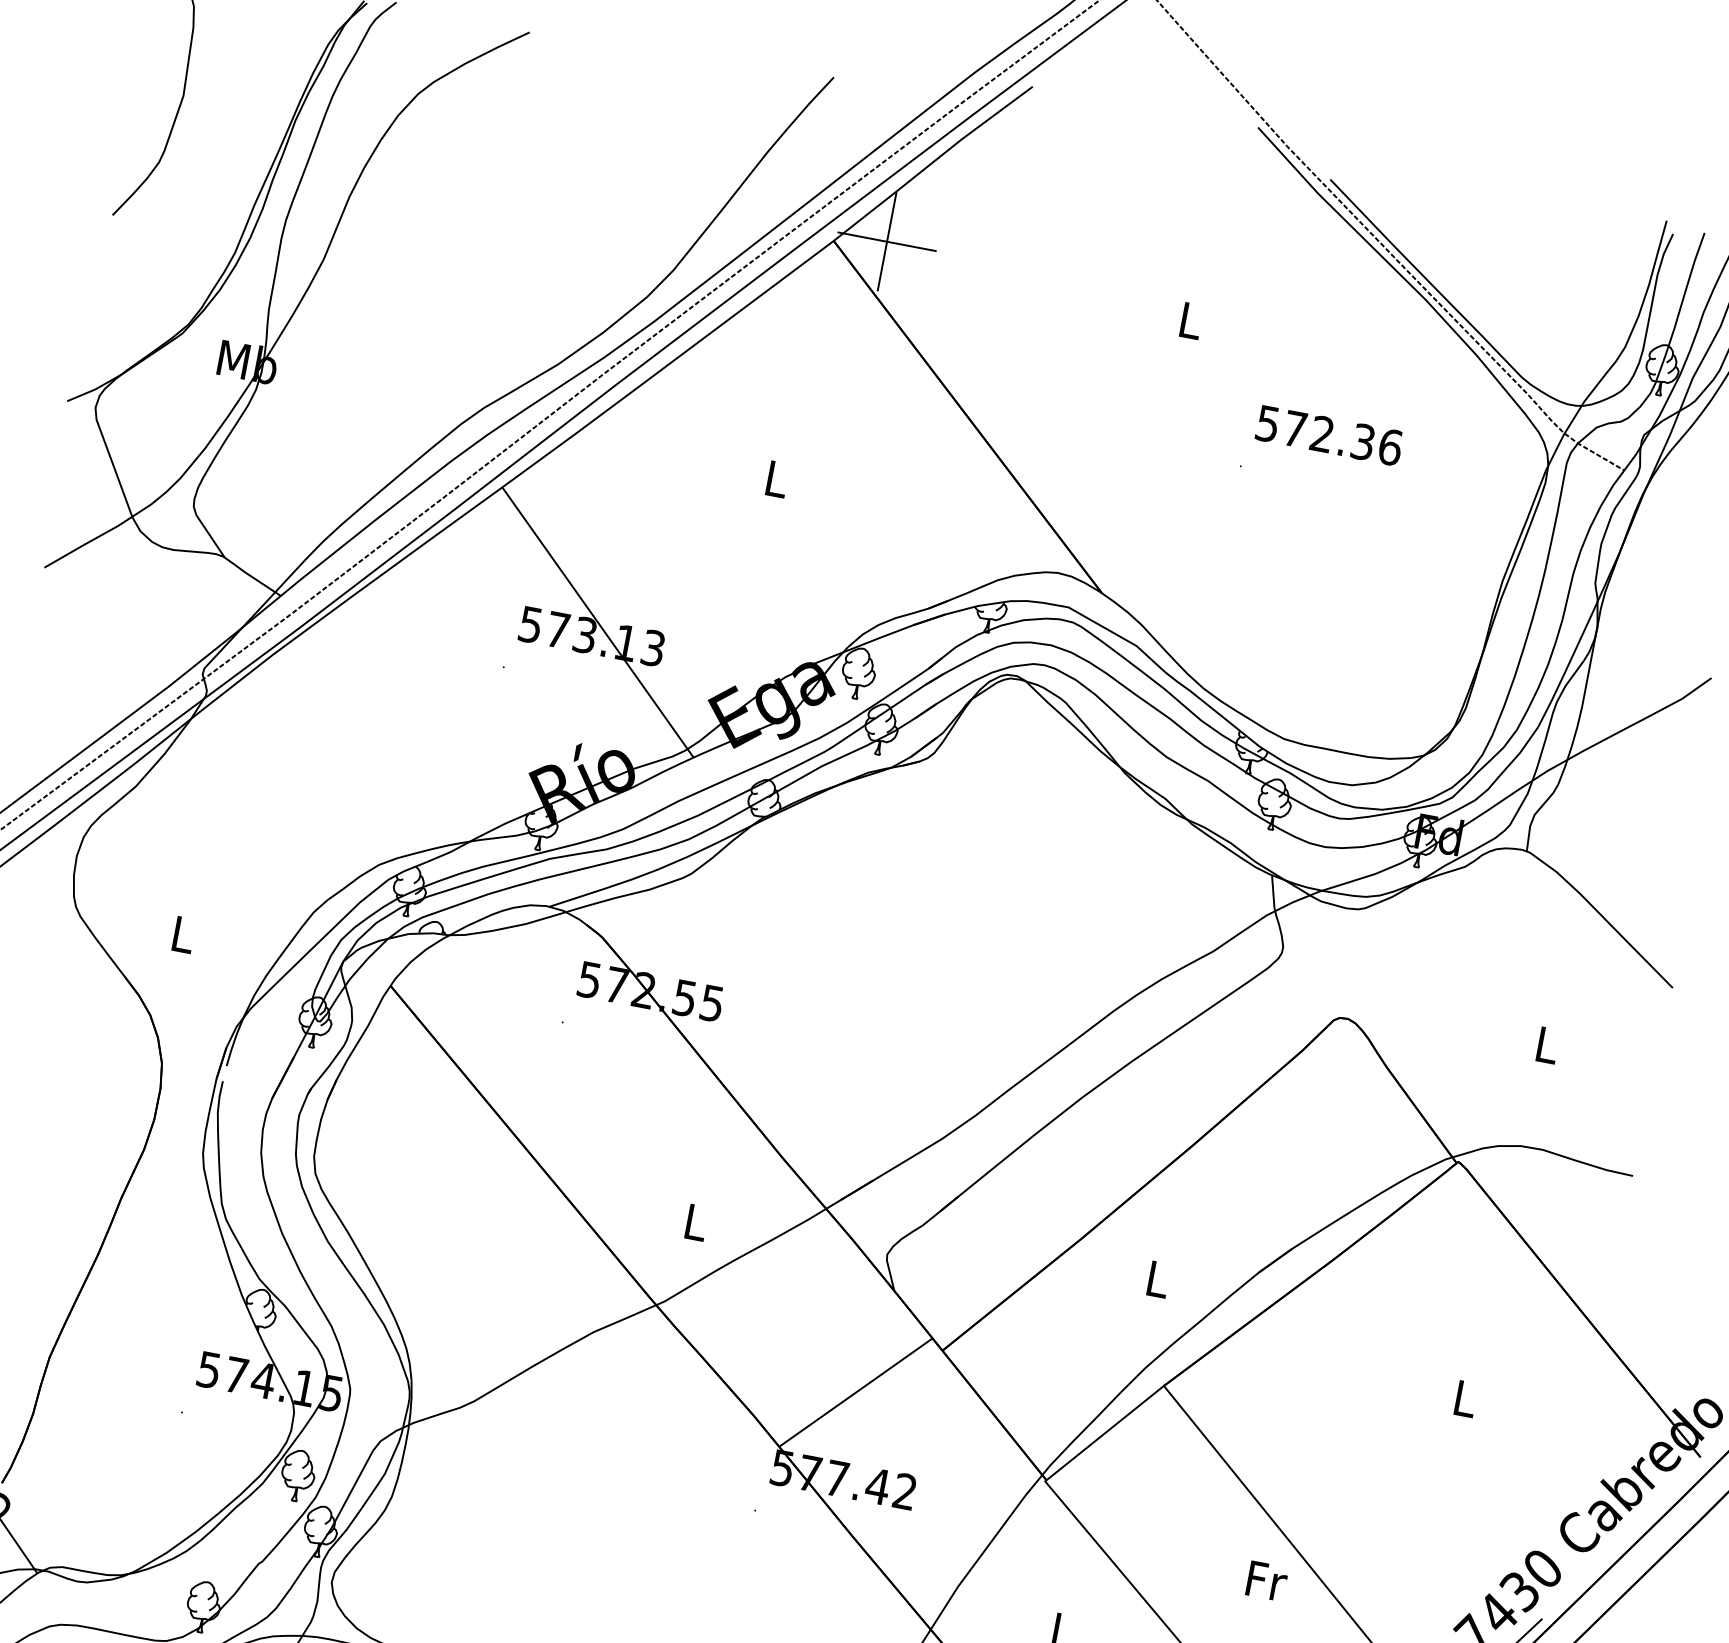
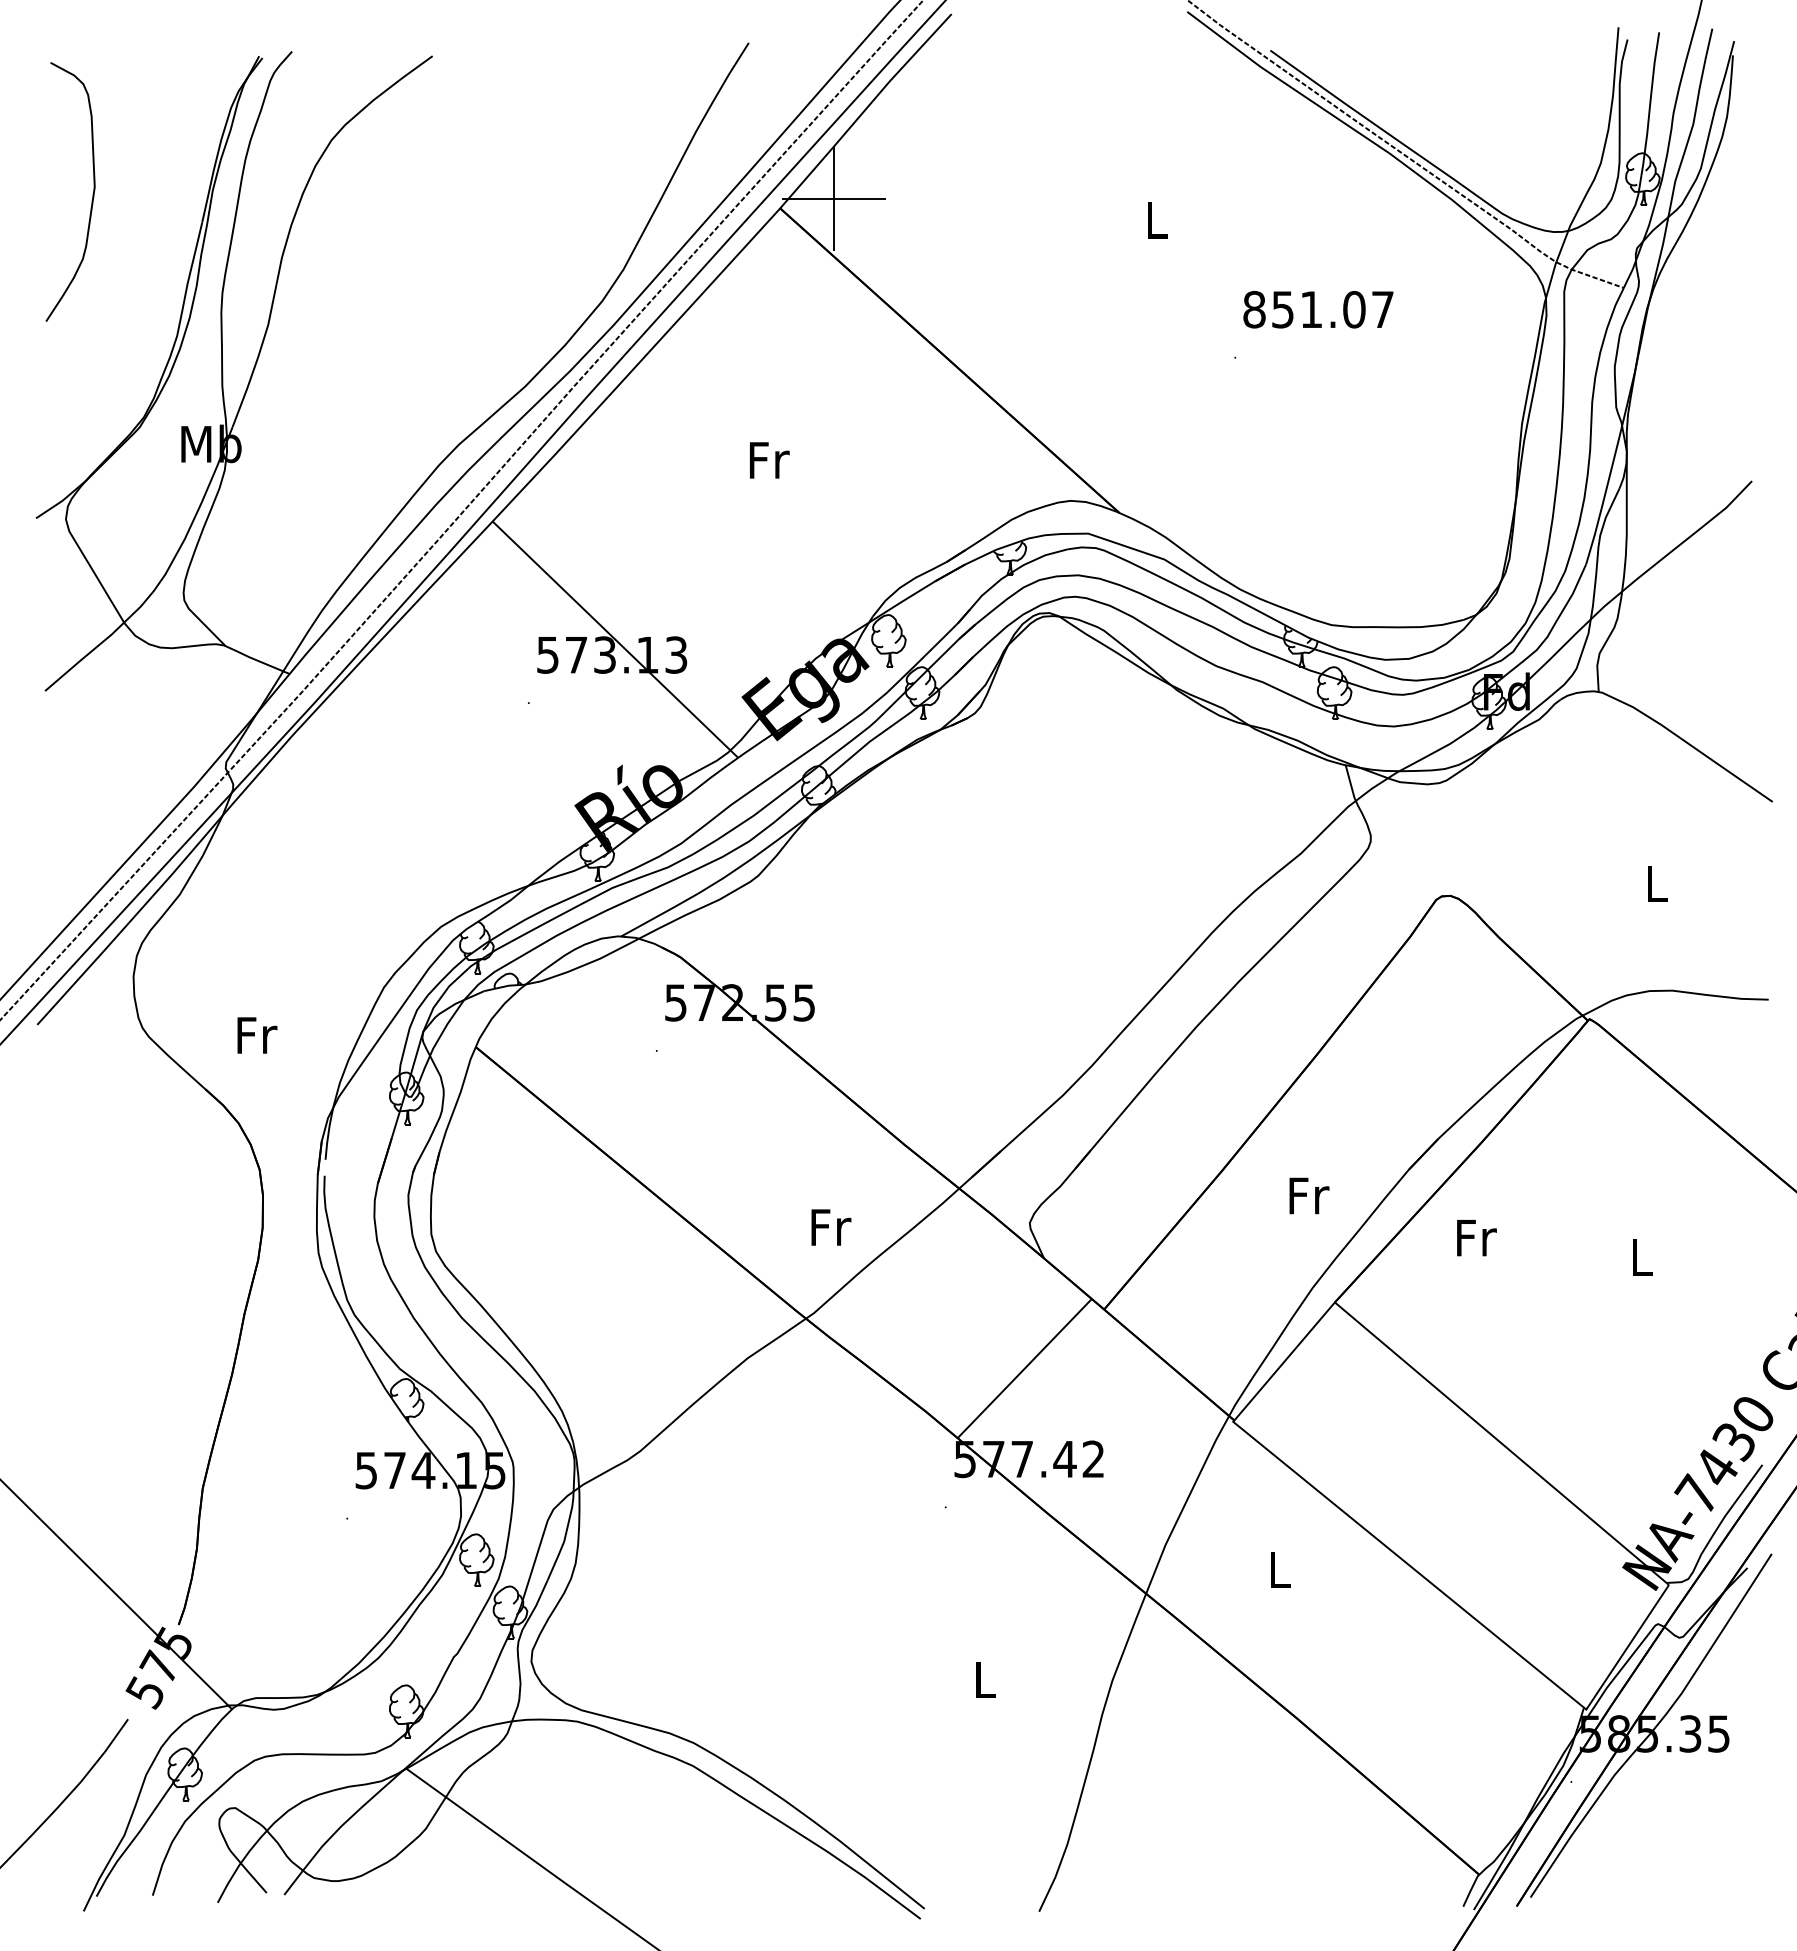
text: (1329, 435) -> (1318, 309), 572.36 -> 851.07
text: (777, 479) -> (769, 460), L -> Fr
text: (184, 935) -> (257, 1035), L -> Fr
text: (697, 1222) -> (831, 1227), L -> Fr
text: (1159, 1279) -> (1309, 1195), L -> Fr
text: (1266, 1581) -> (1476, 1238), moved

